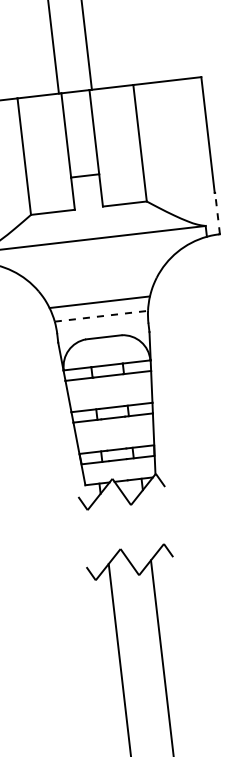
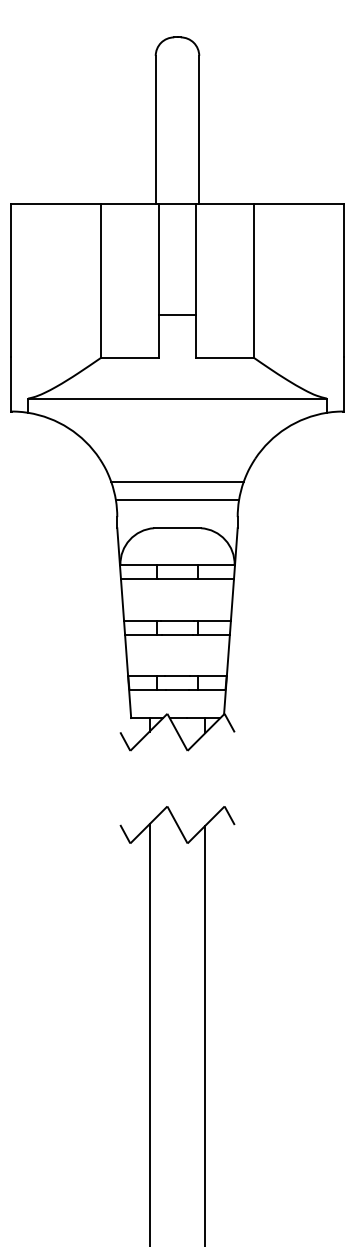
line: (217, 213) -> (344, 383), dashed -> solid
line: (101, 316) -> (177, 500), dashed -> solid

